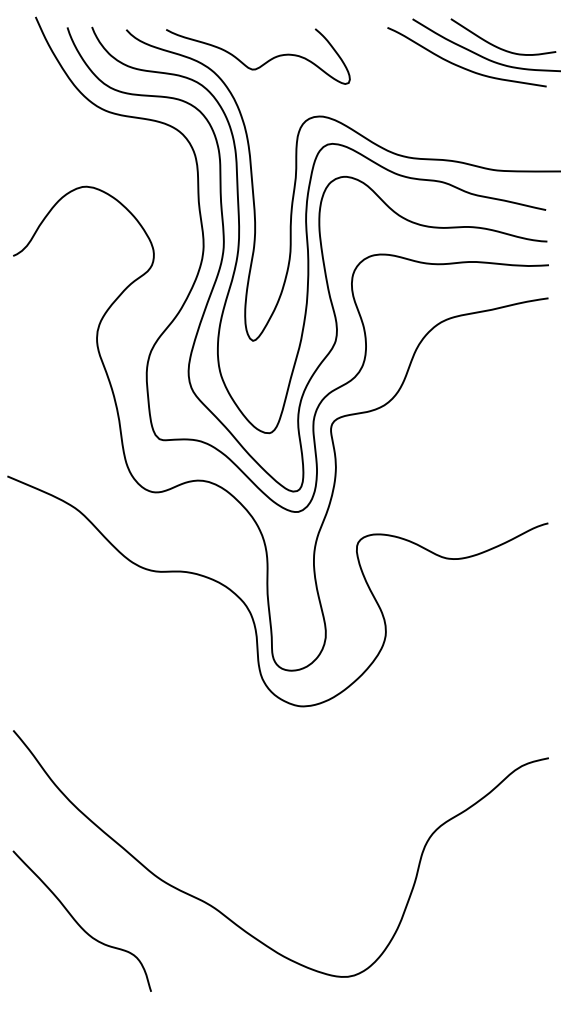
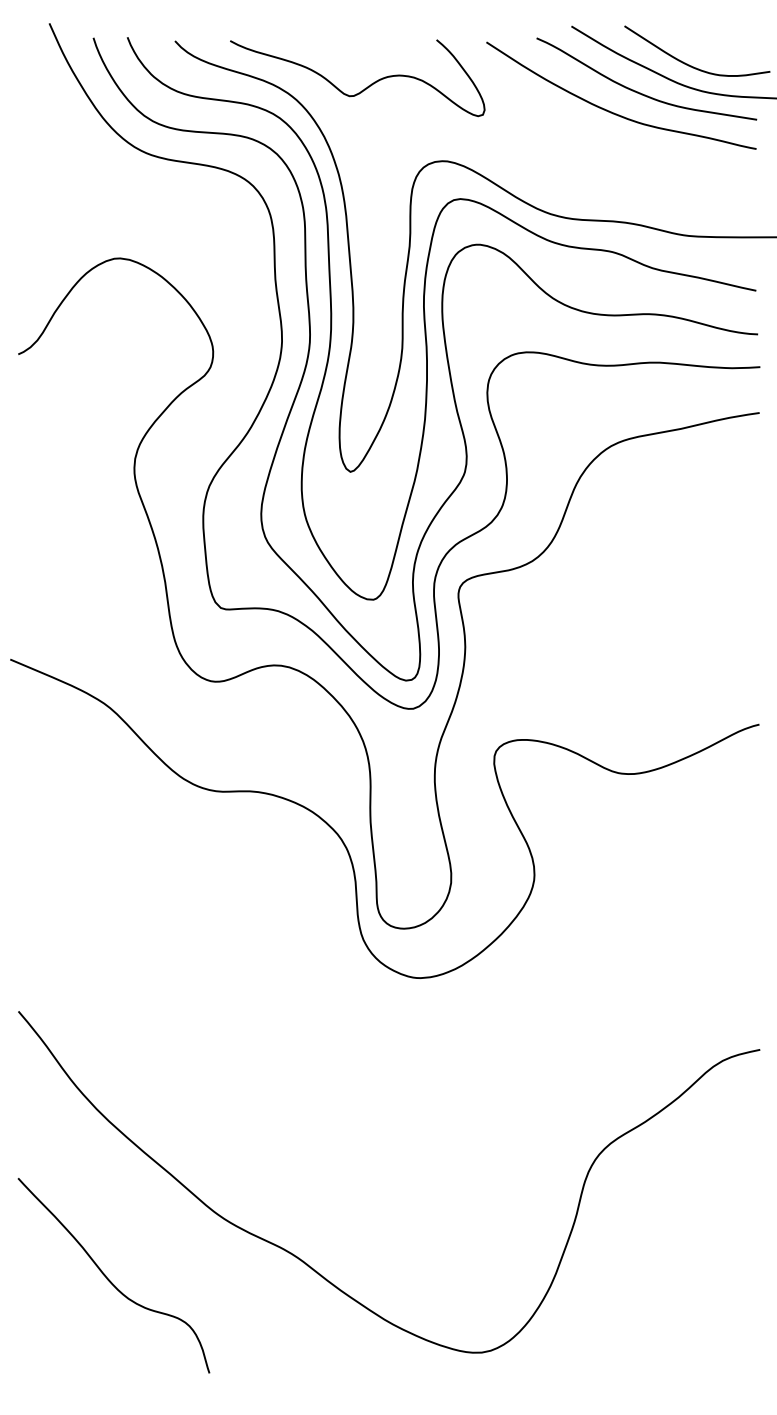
curve: (443, 81) -> (614, 112), added

